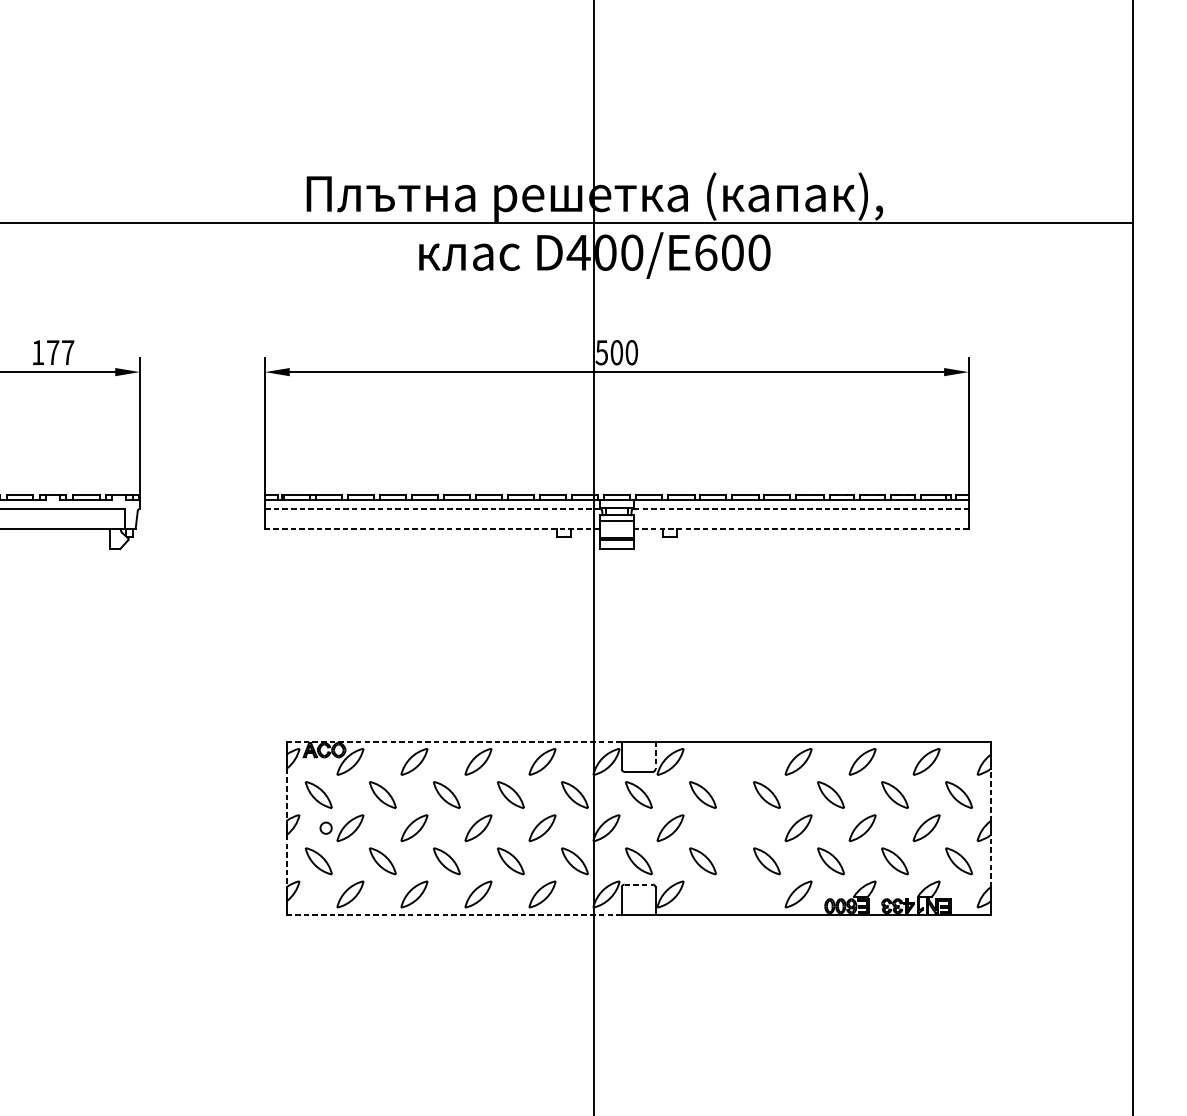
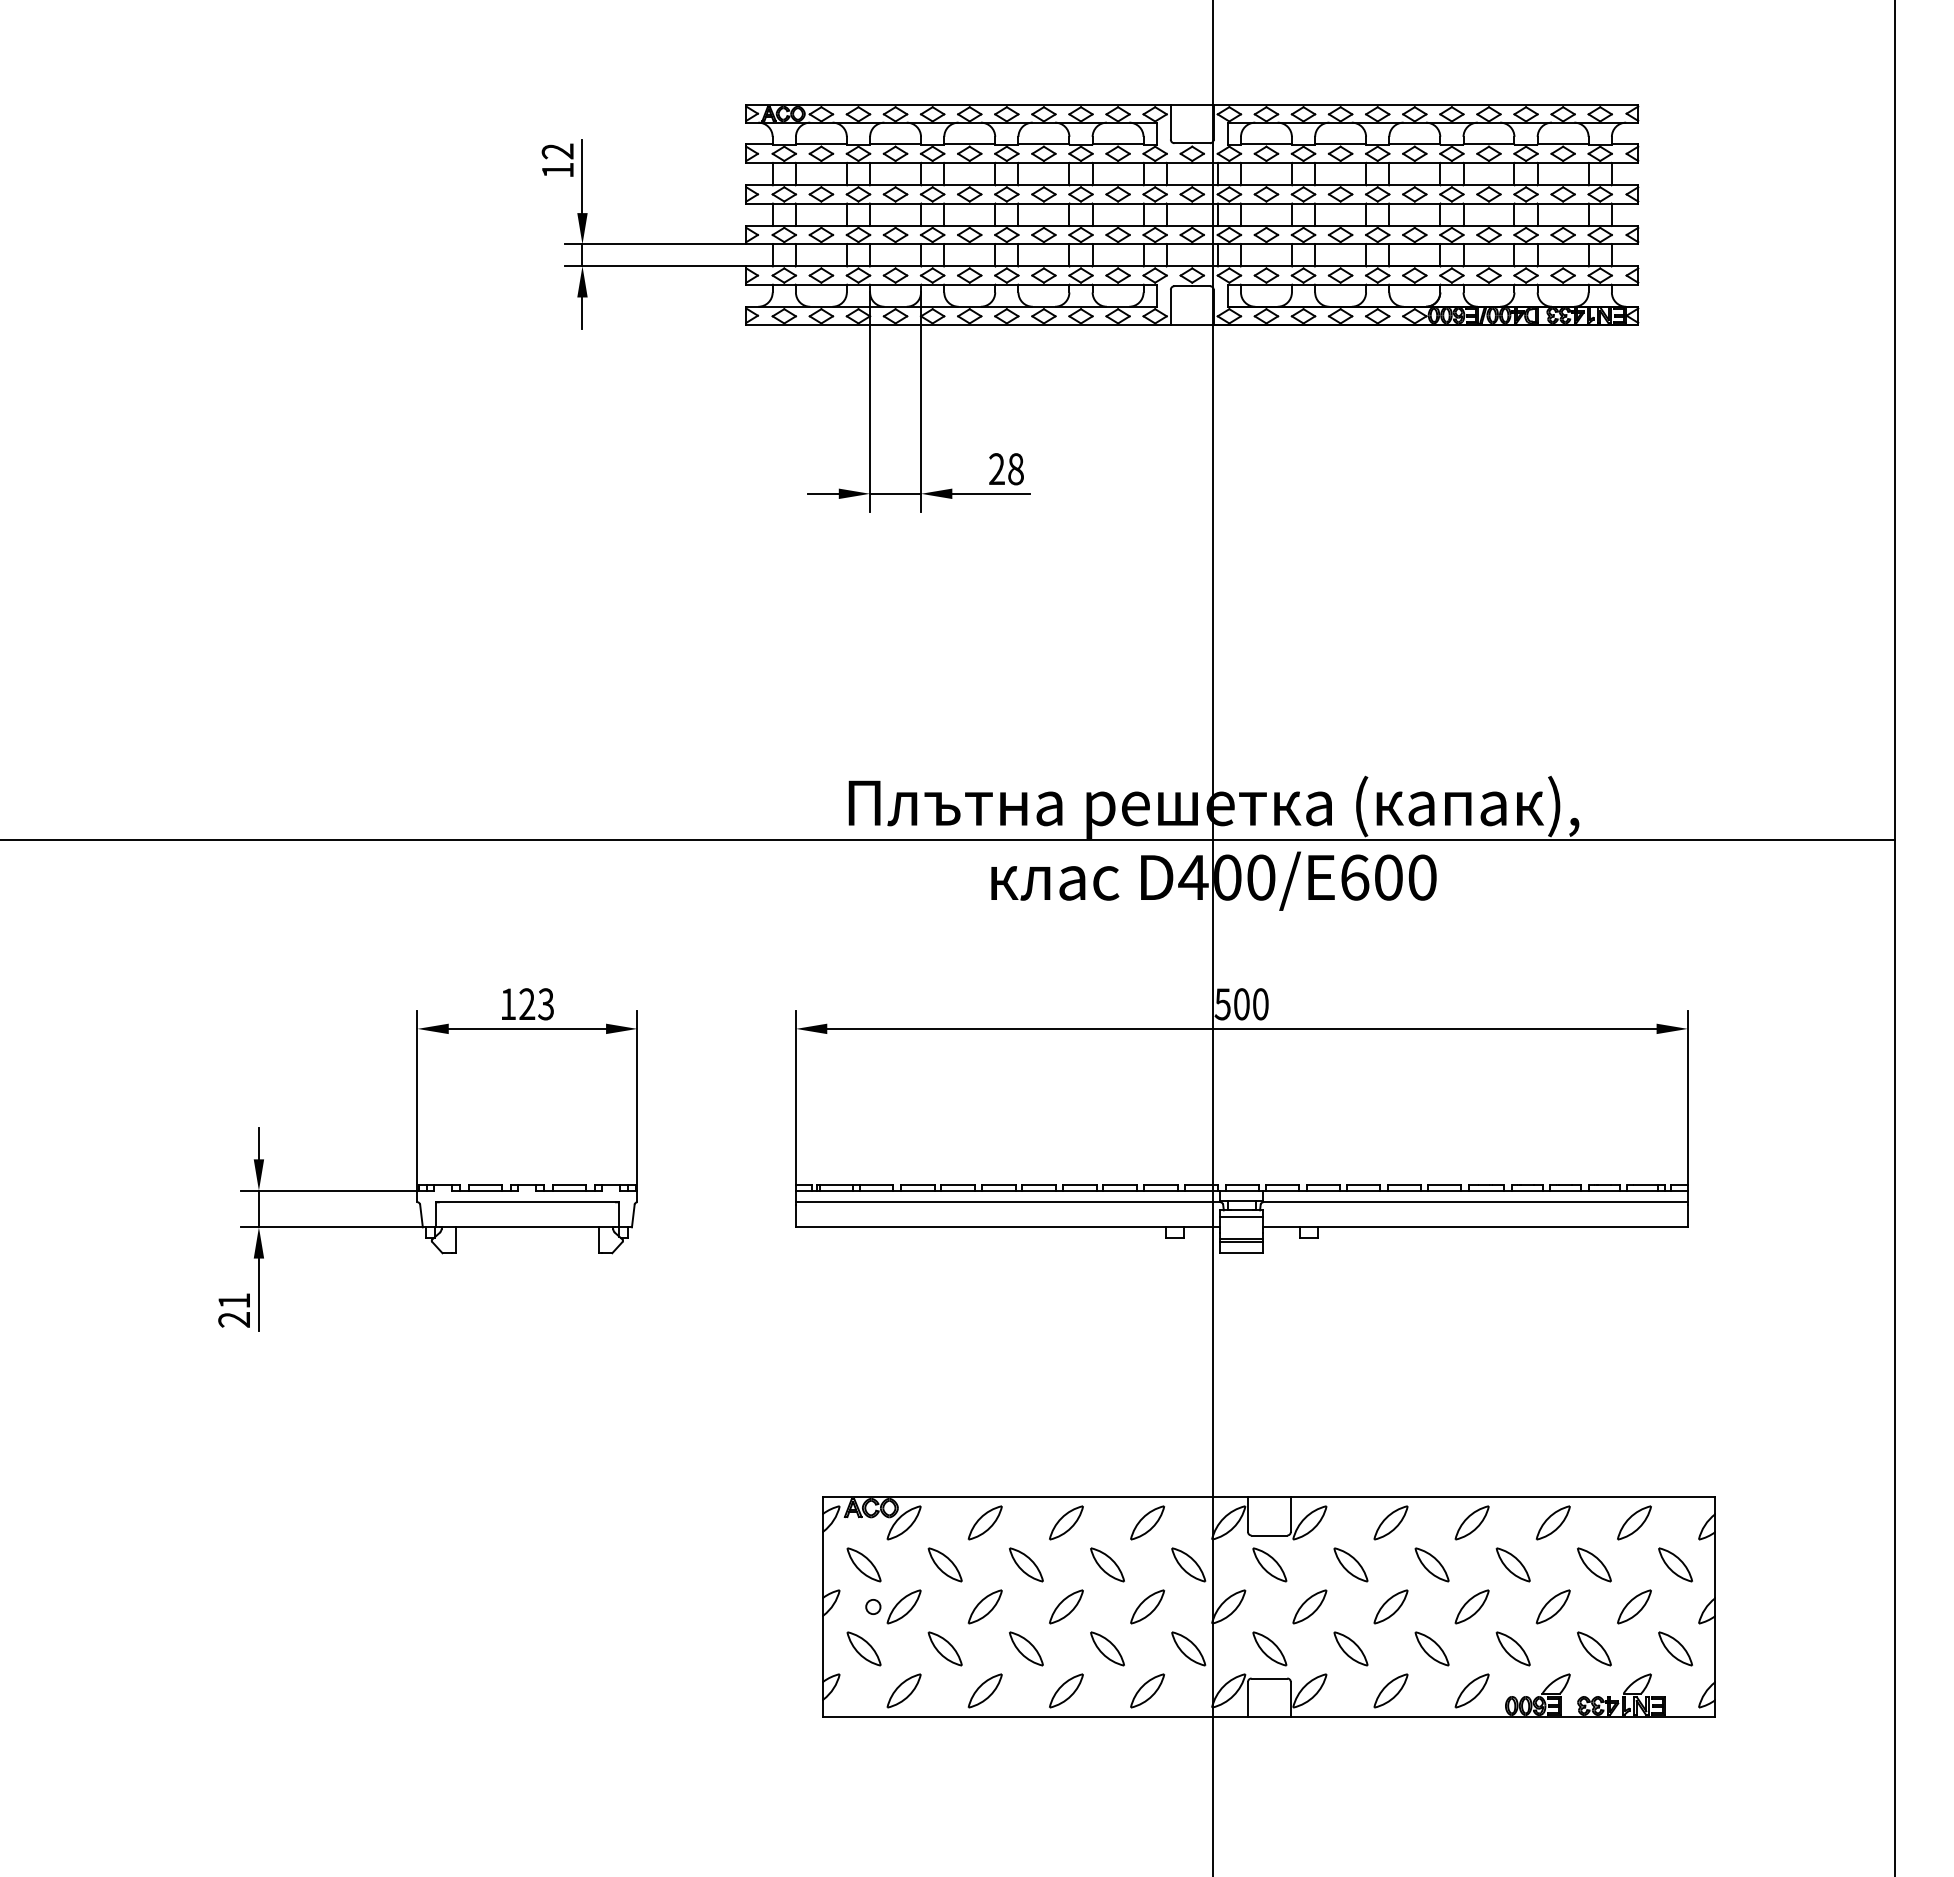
text: (60, 352) -> (536, 1004), 177 -> 123
line: (432, 509) -> (1008, 1202), dashed -> solid
line: (802, 509) -> (1476, 1202), dashed -> solid
line: (431, 528) -> (1007, 1227), dashed -> solid
line: (801, 528) -> (1475, 1227), dashed -> solid
line: (454, 741) -> (1035, 1497), dashed -> solid
line: (655, 756) -> (1290, 1515), dashed -> solid
part: (734, 761) -> (1390, 1522), added
line: (990, 794) -> (1715, 1564), dashed -> solid
line: (286, 795) -> (823, 1565), dashed -> solid
part: (734, 827) -> (1390, 1606), added
line: (990, 860) -> (1715, 1648), dashed -> solid
line: (286, 861) -> (823, 1649), dashed -> solid
line: (638, 884) -> (1269, 1678), dashed -> solid
part: (734, 894) -> (1390, 1690), added
line: (454, 914) -> (1035, 1716), dashed -> solid

